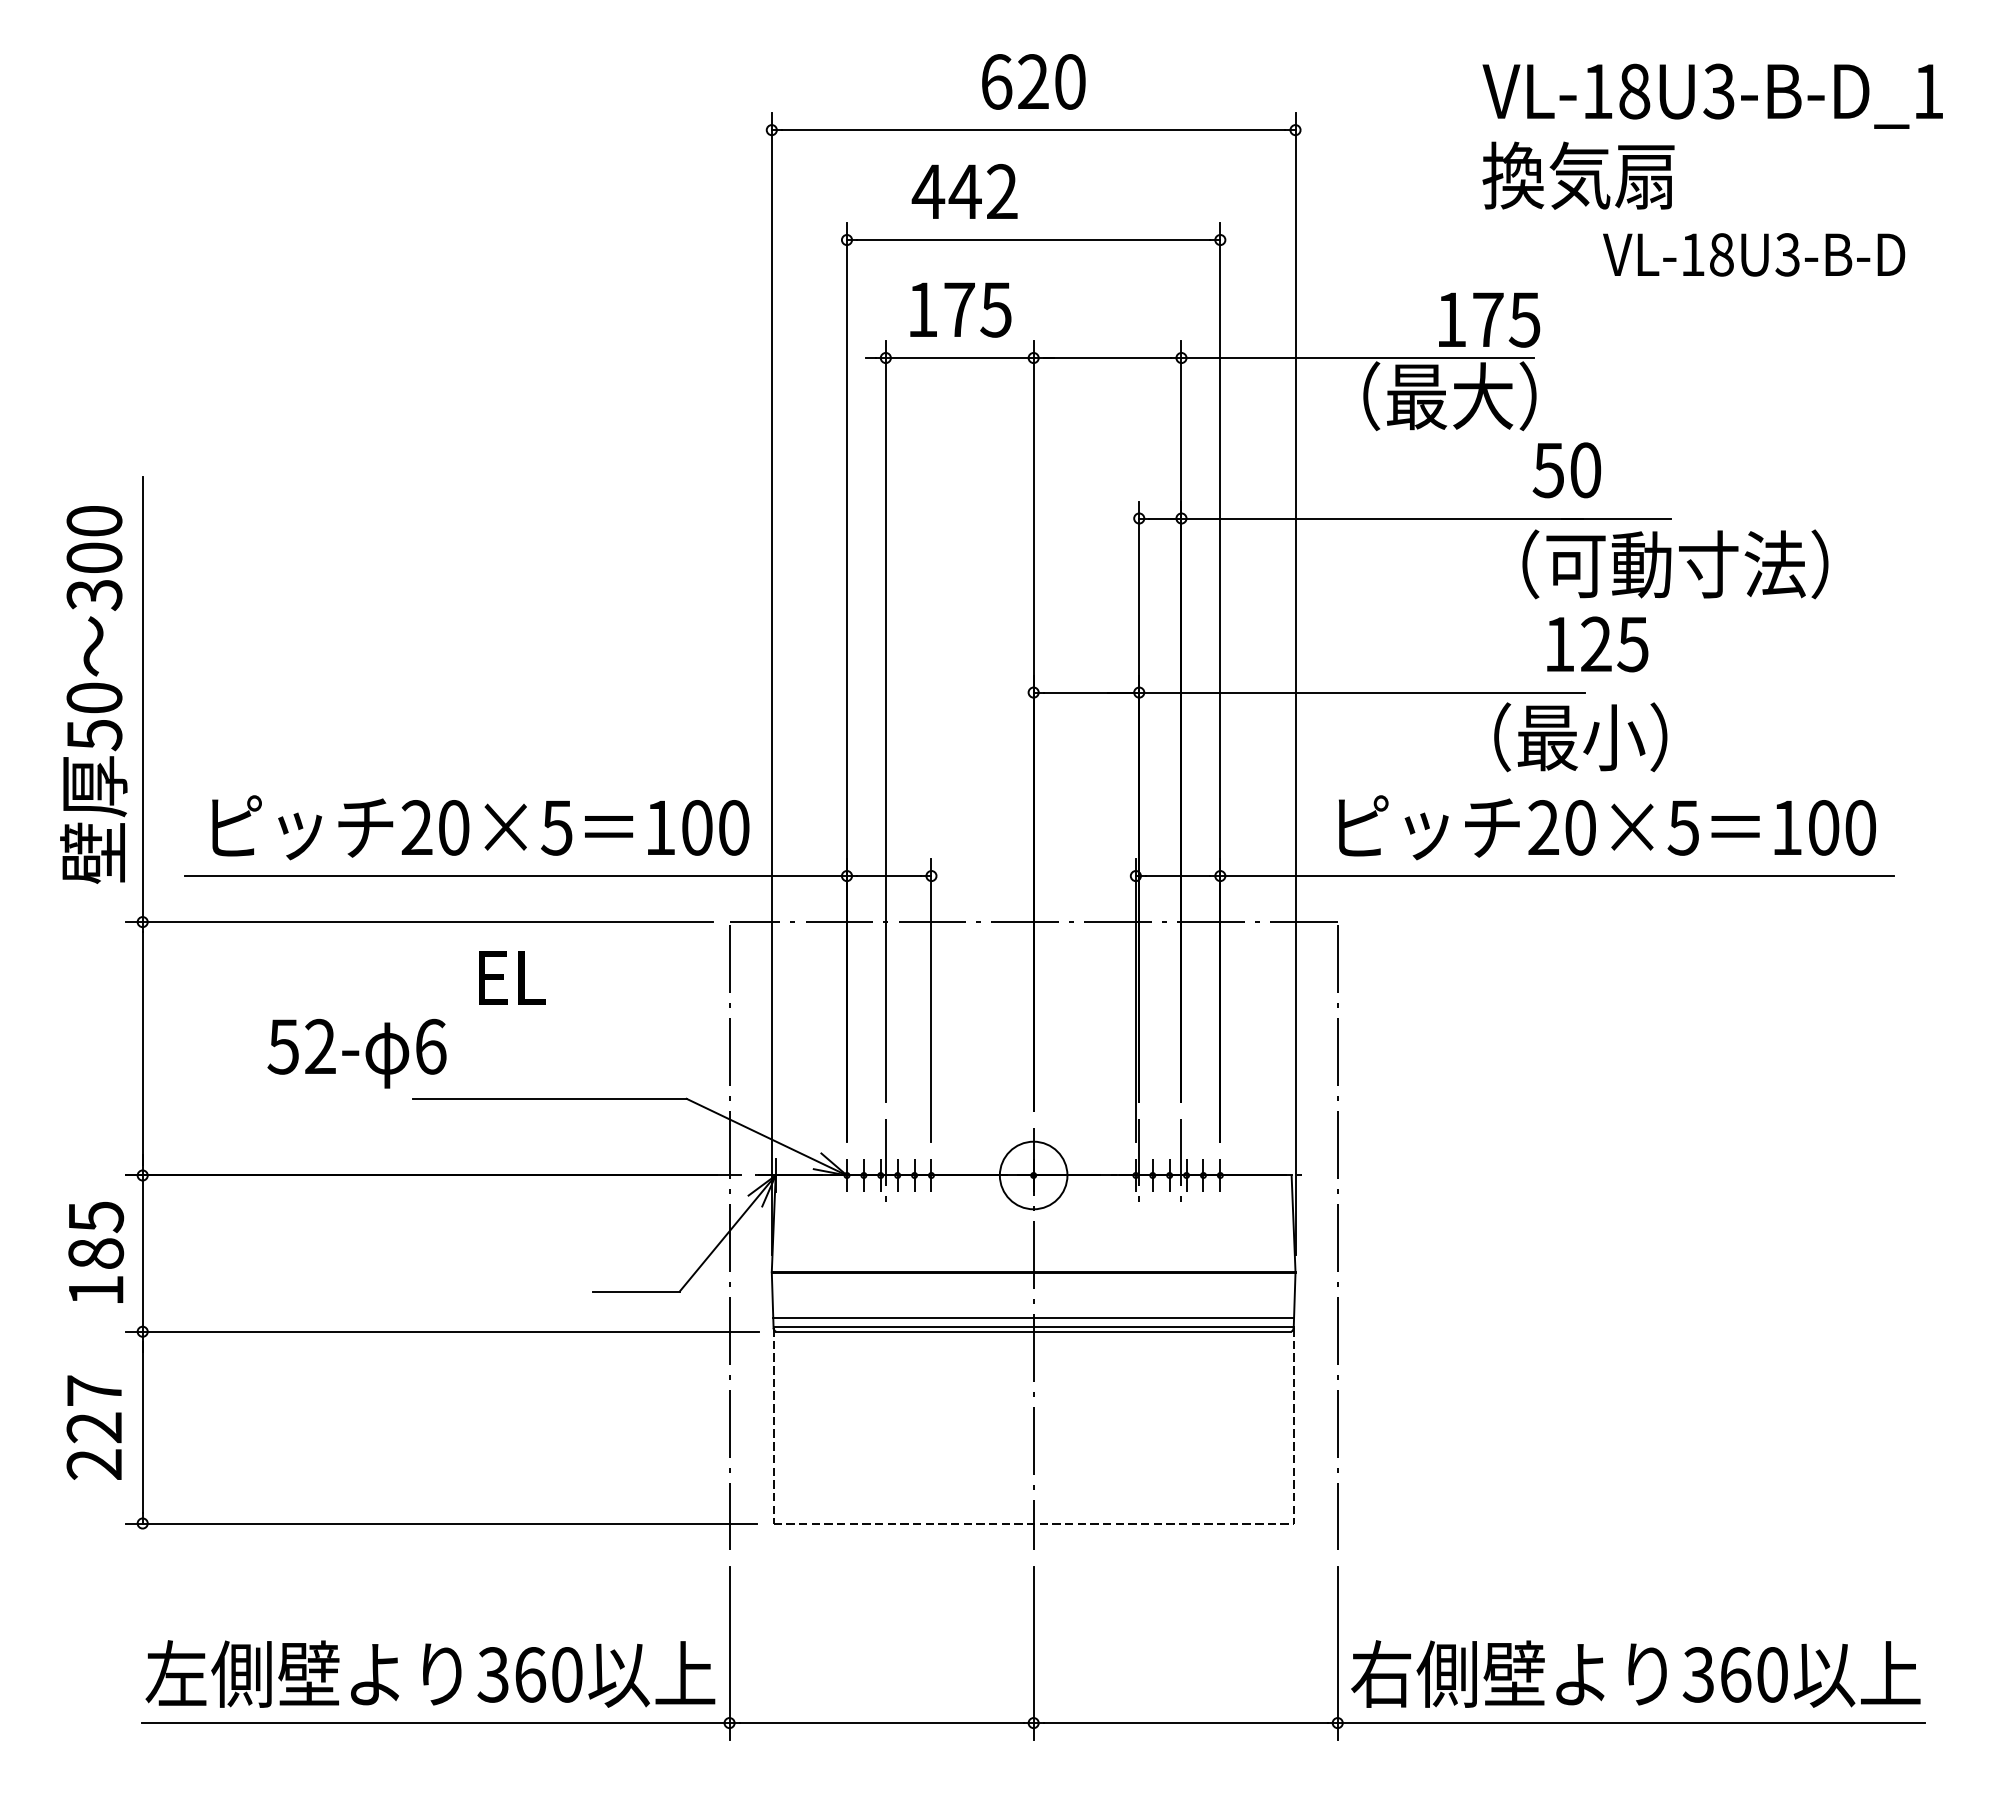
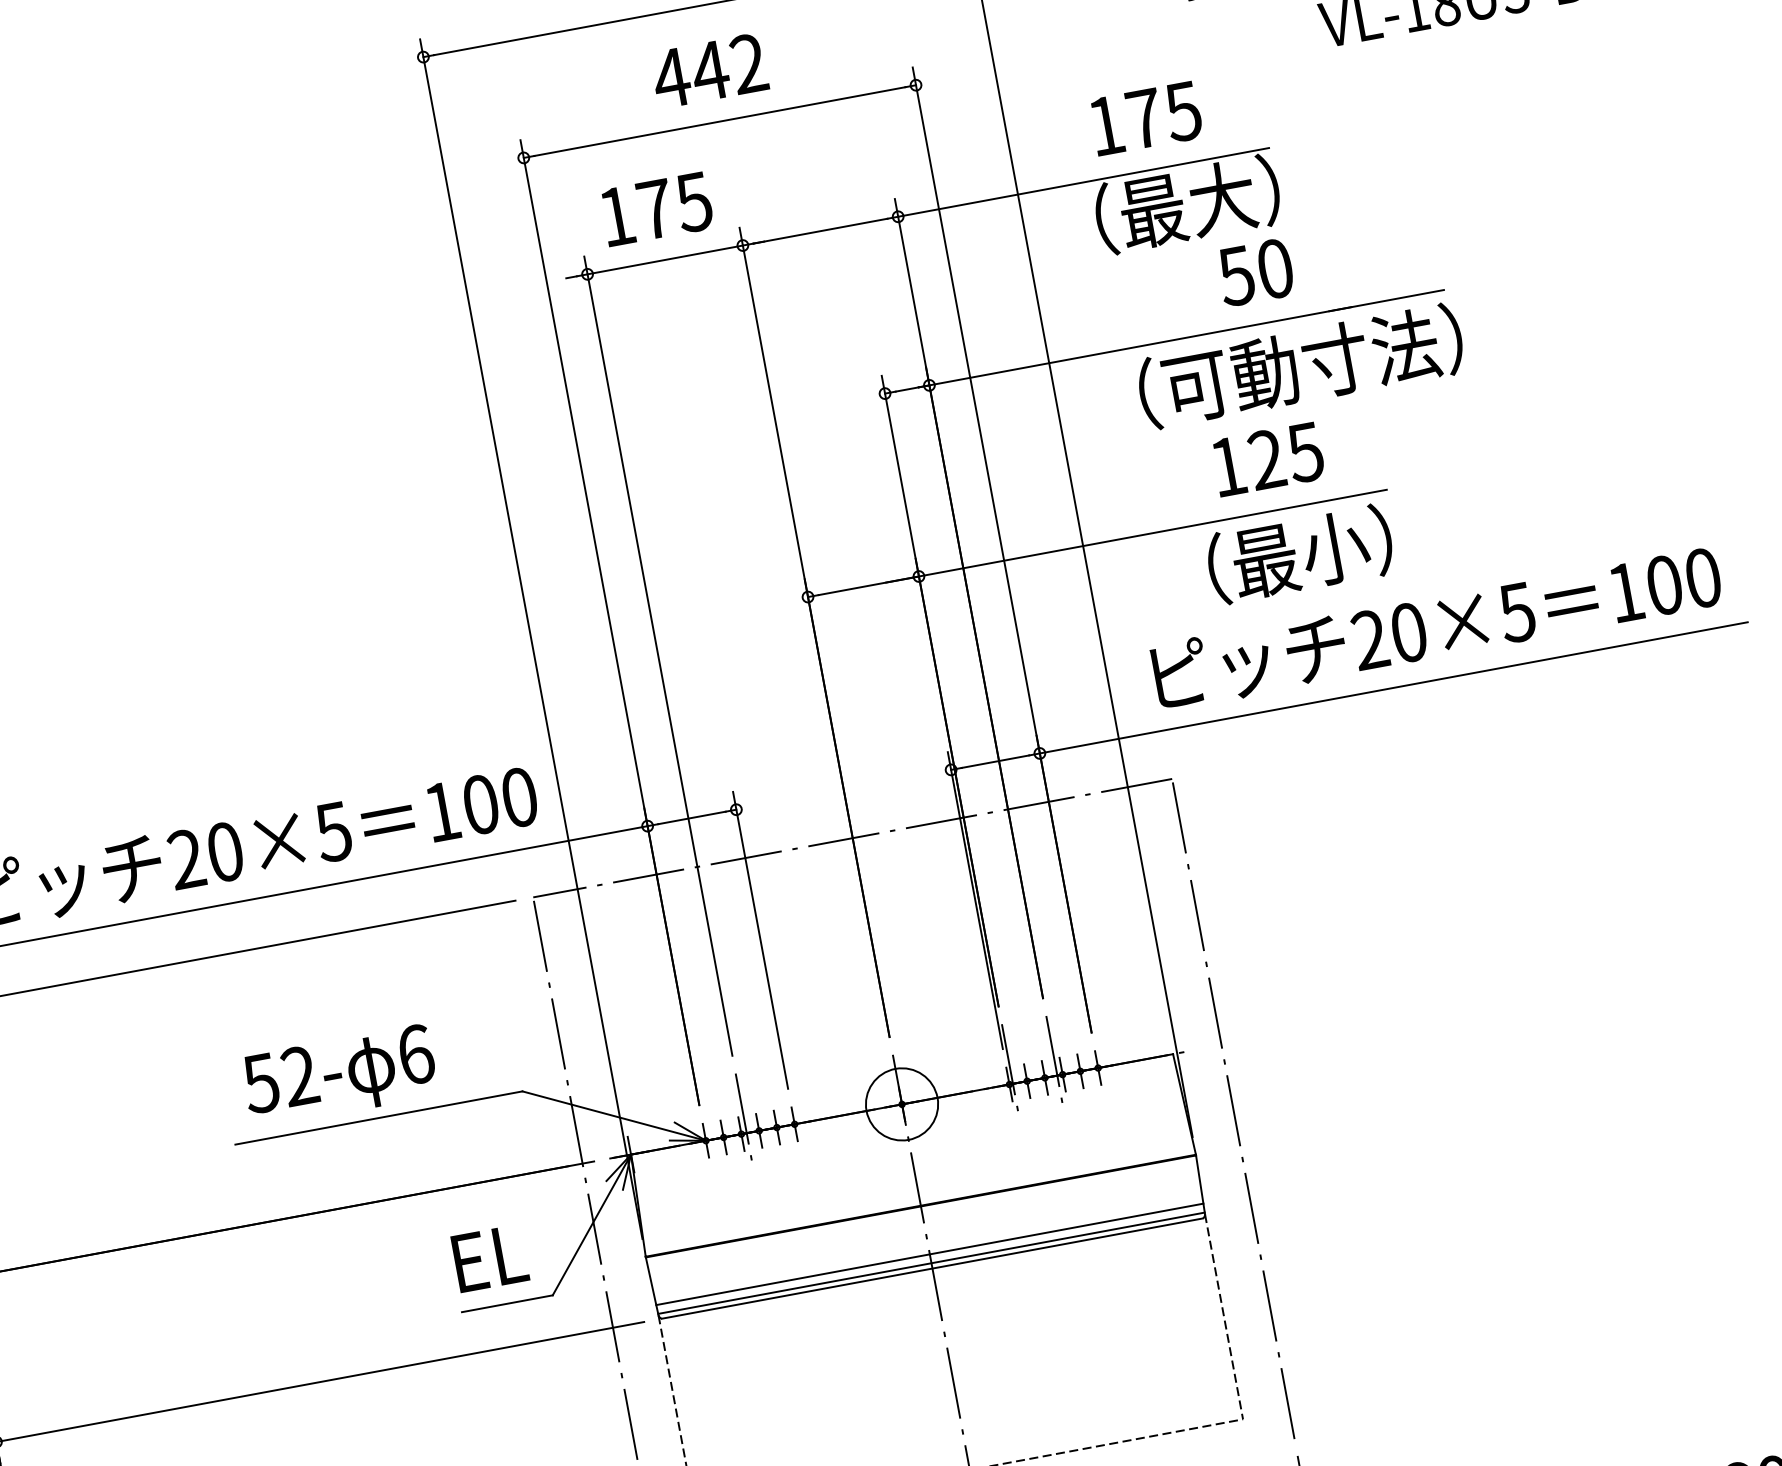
text: (964, 191) -> (709, 70), moved
text: (1489, 319) -> (1146, 118), moved
text: (1566, 470) -> (1255, 272), moved
text: (1675, 564) -> (1300, 366), moved
text: (1597, 644) -> (1268, 459), moved
text: (1580, 737) -> (1299, 554), moved
text: (512, 977) -> (490, 1257), moved
text: (356, 1053) -> (339, 1076), moved

